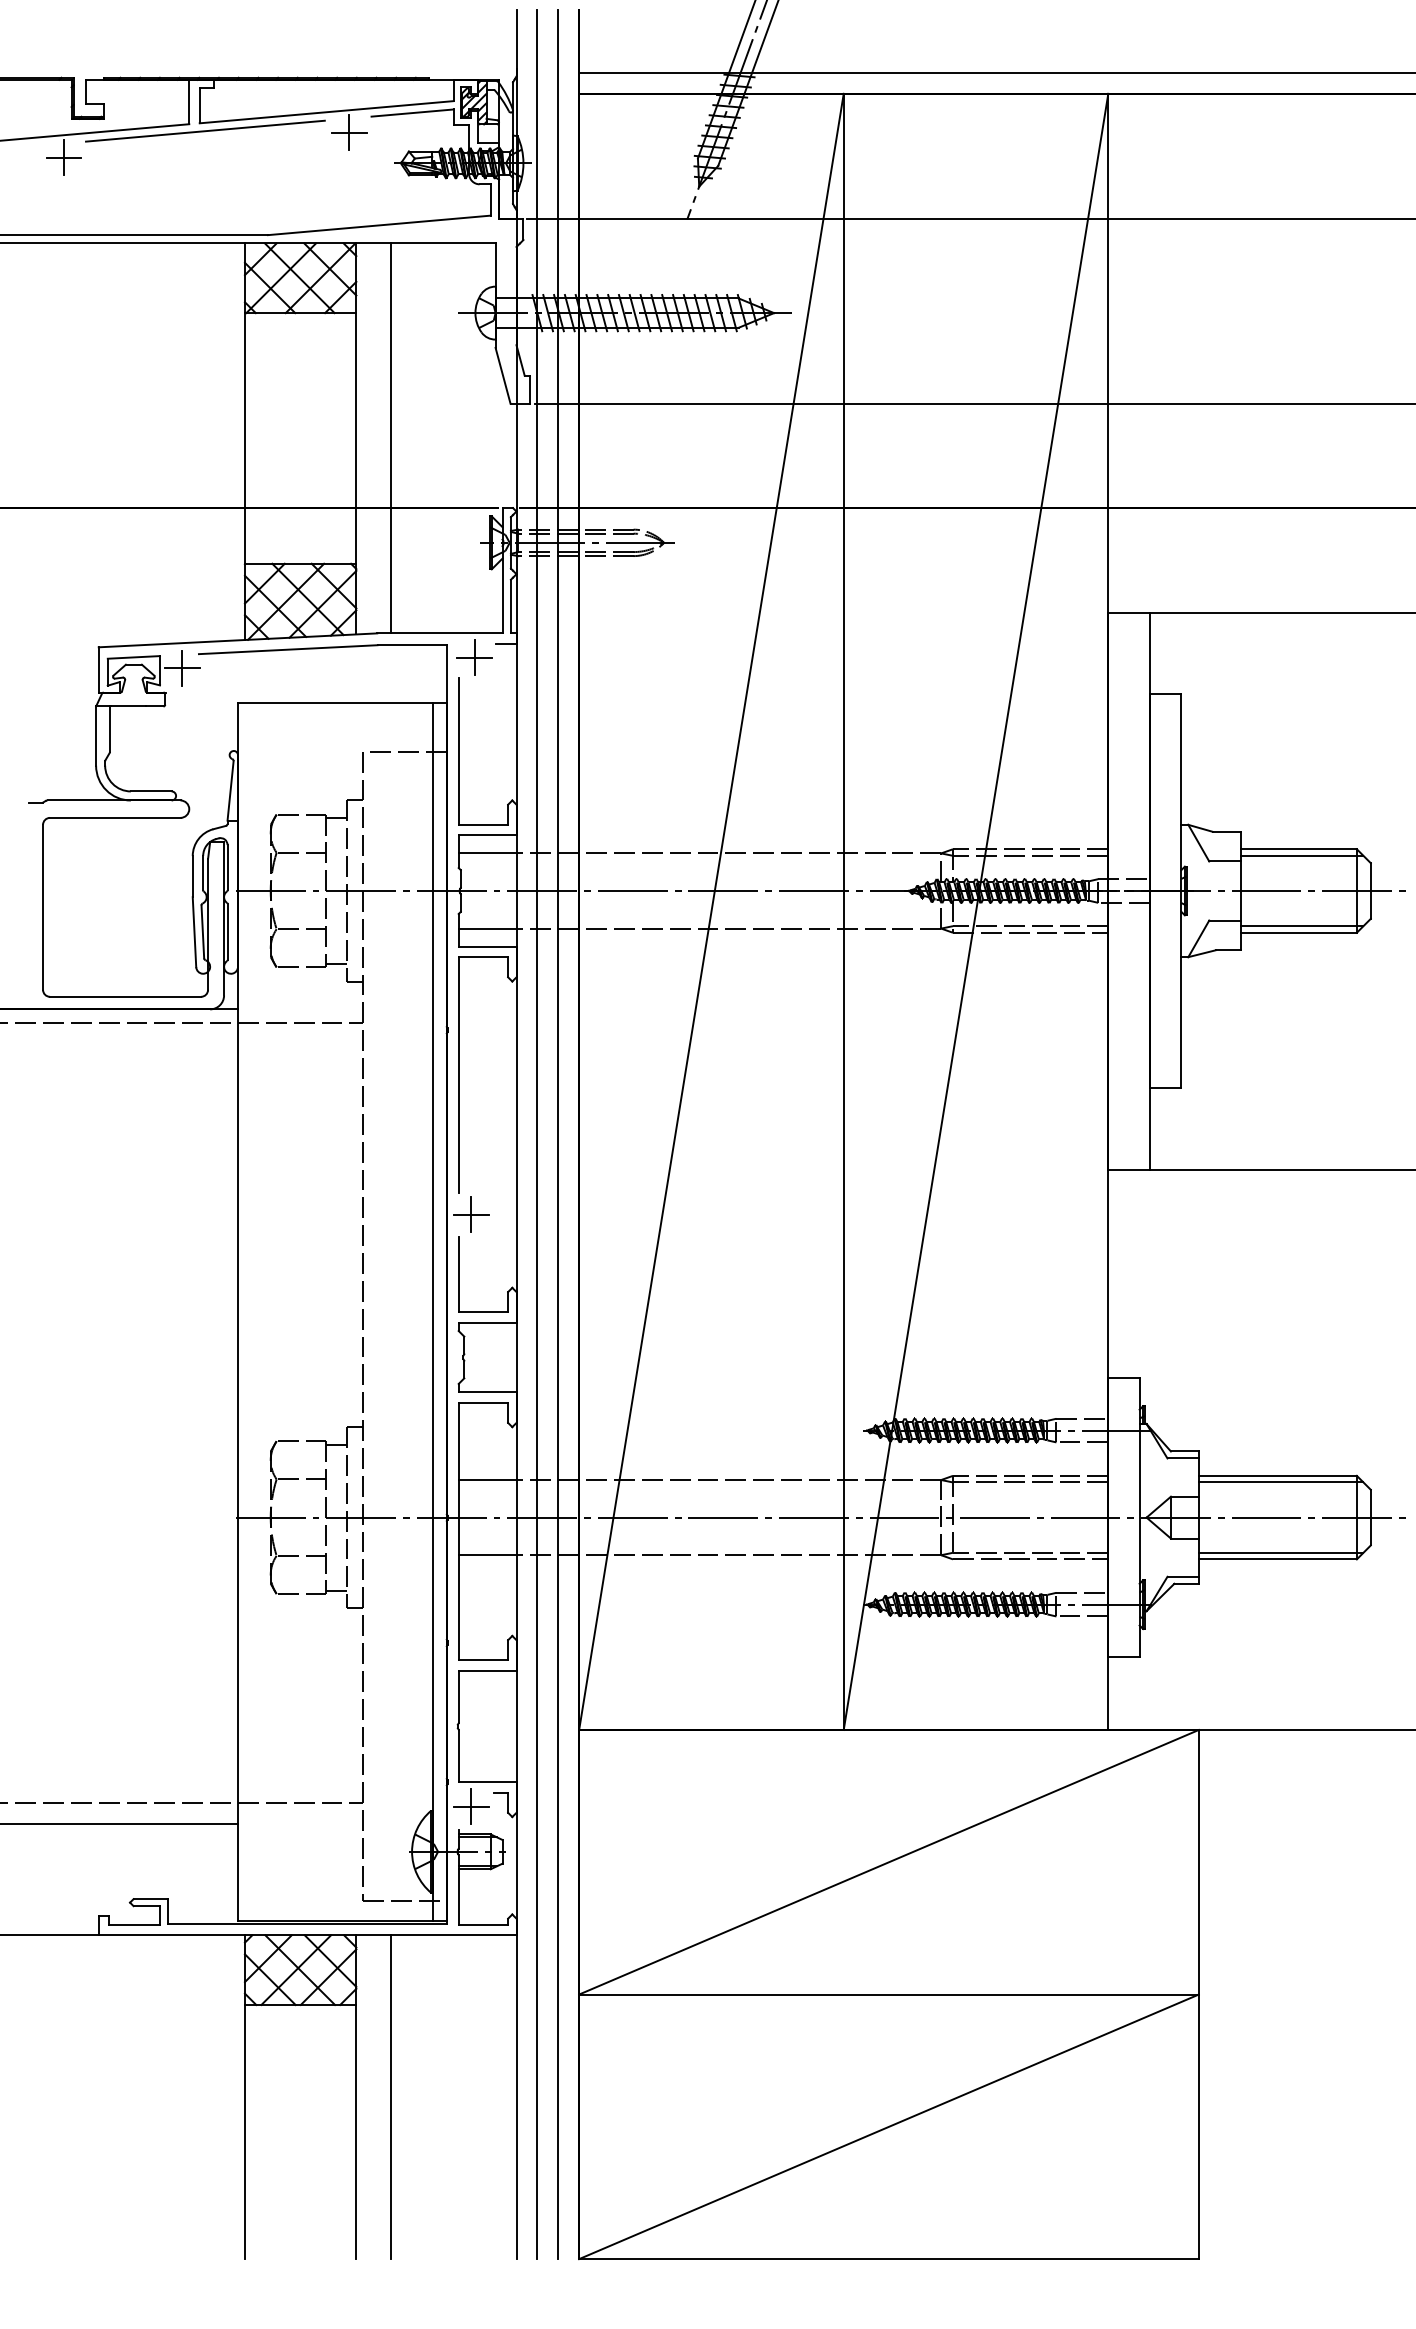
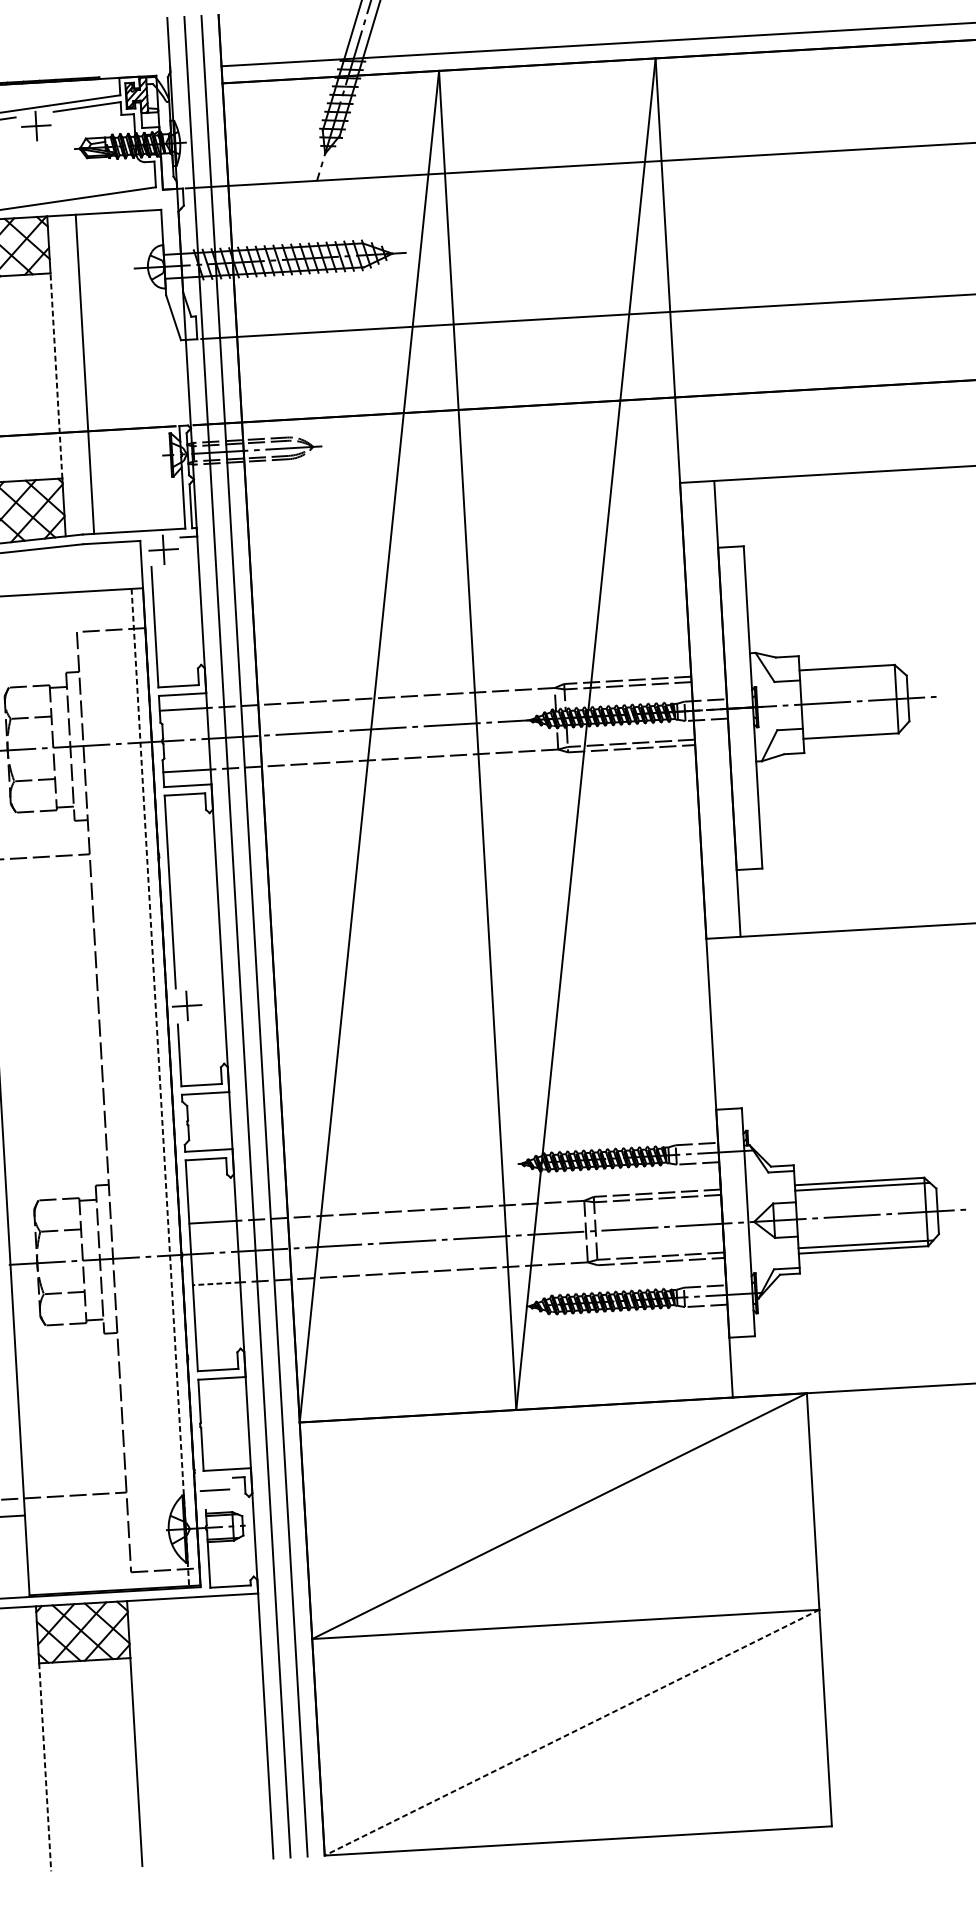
line: (356, 437) -> (56, 375), solid -> dashed
line: (1301, 855) -> (849, 672), removed
line: (1301, 926) -> (853, 730), removed
line: (432, 1312) -> (160, 1087), solid -> dashed
line: (487, 1555) -> (216, 1284), solid -> dashed
line: (471, 1806) -> (215, 1490), removed
line: (391, 2097) -> (163, 1732), removed
line: (888, 2126) -> (571, 1732), solid -> dashed
line: (244, 2132) -> (44, 1767), solid -> dashed

